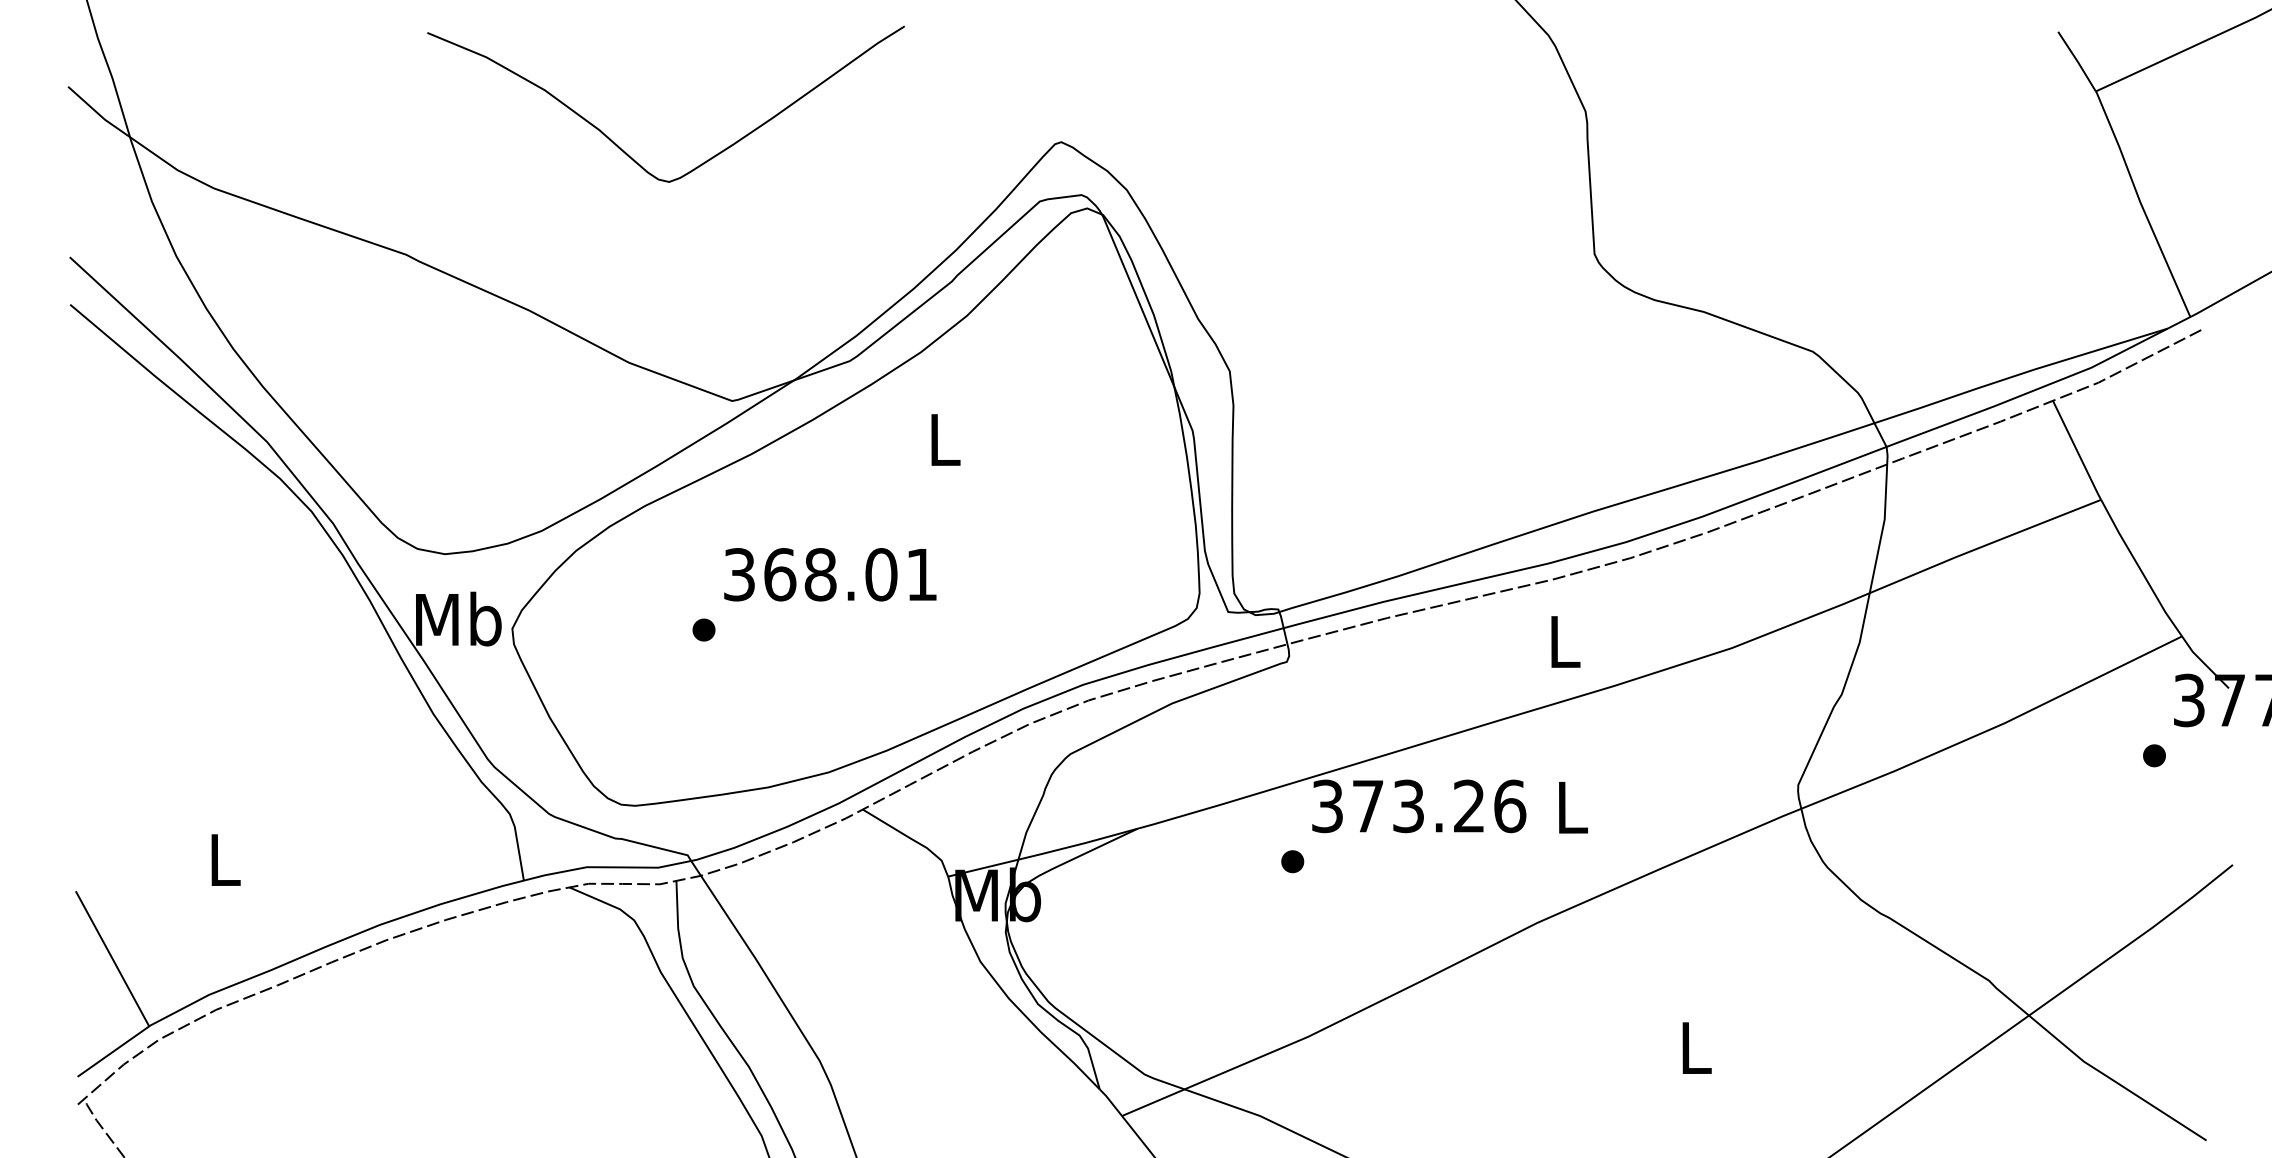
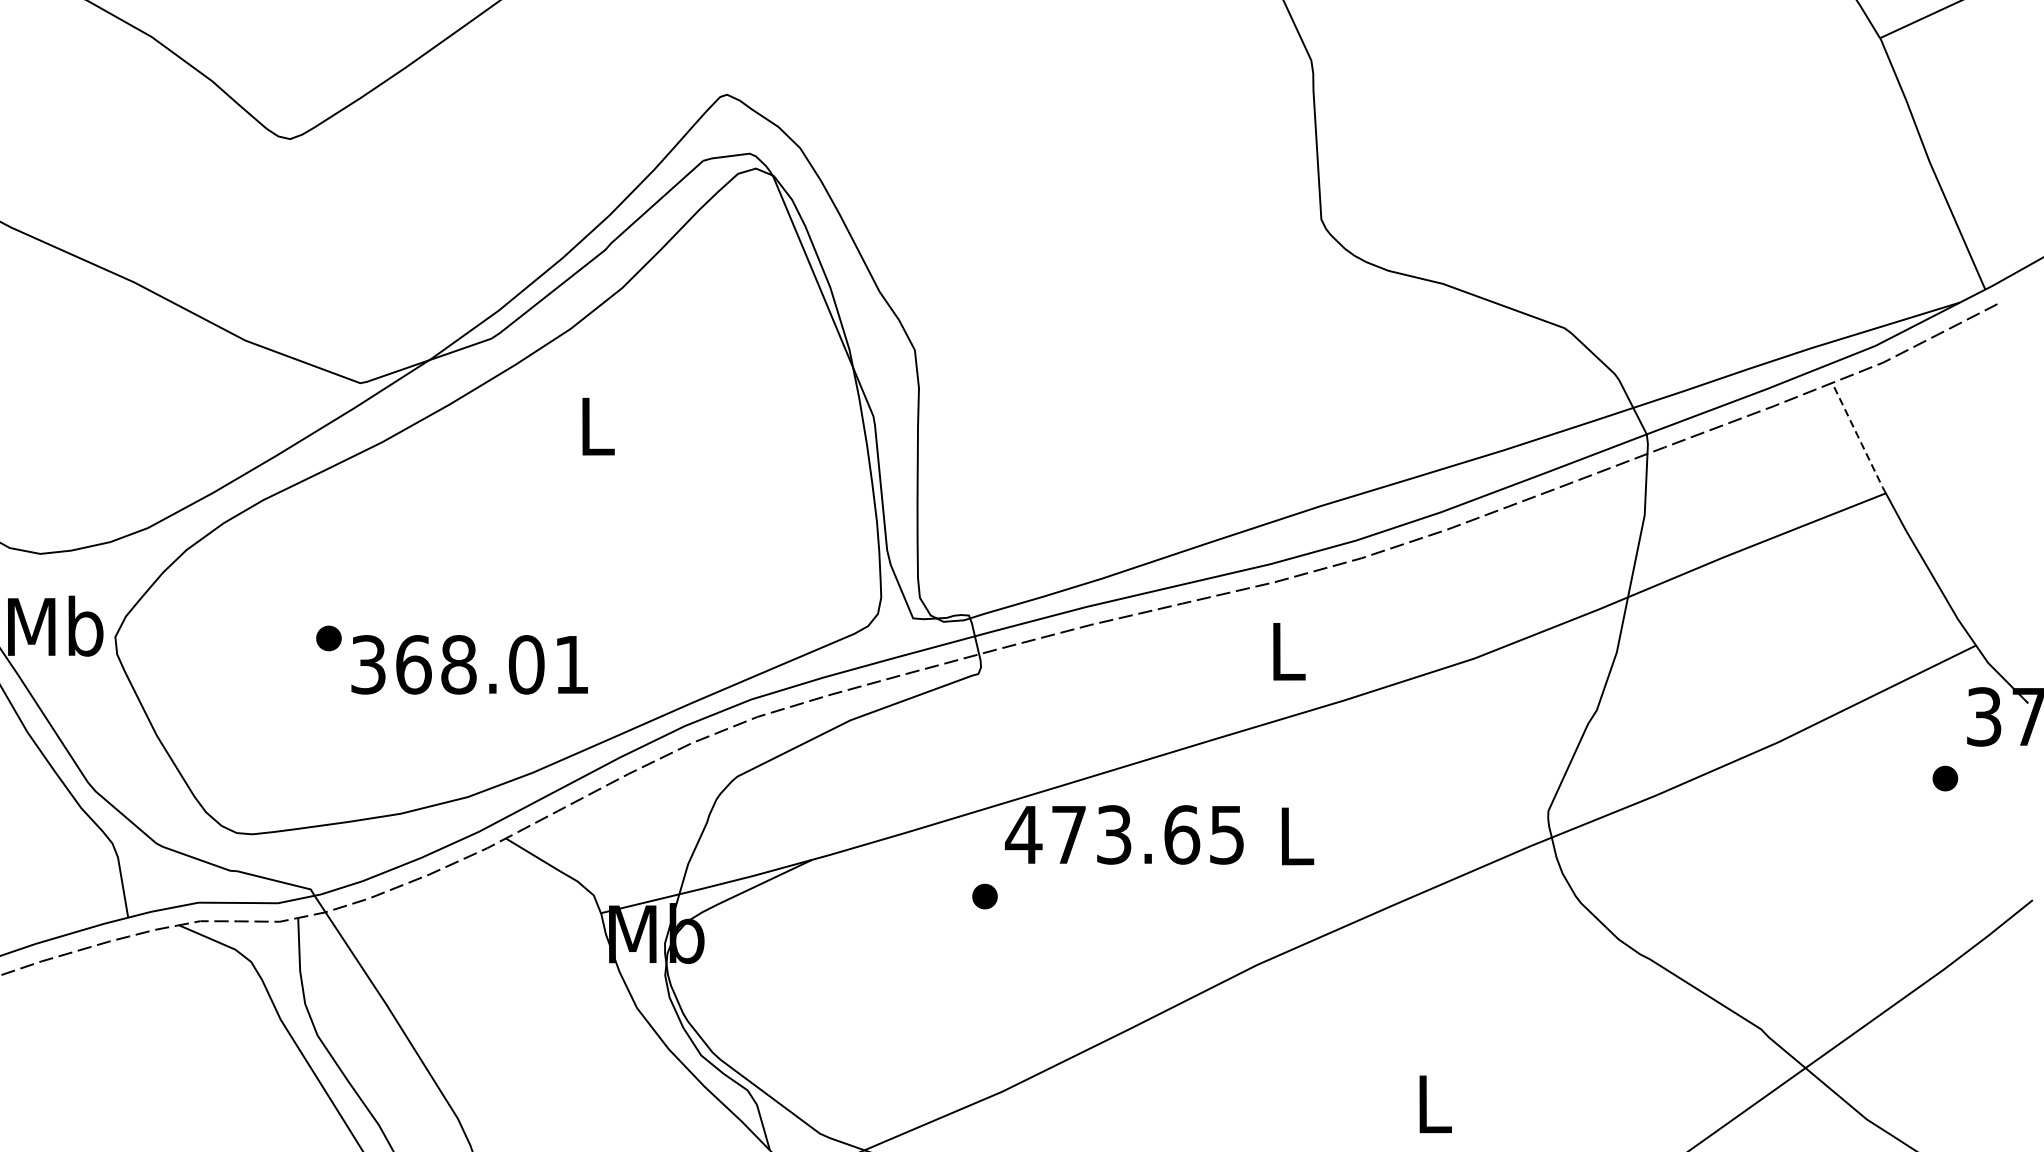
line: (2076, 450) -> (1858, 438), solid -> dashed
text: (830, 574) -> (469, 664), moved
text: (1418, 806) -> (1125, 835), 373.26 -> 473.65

